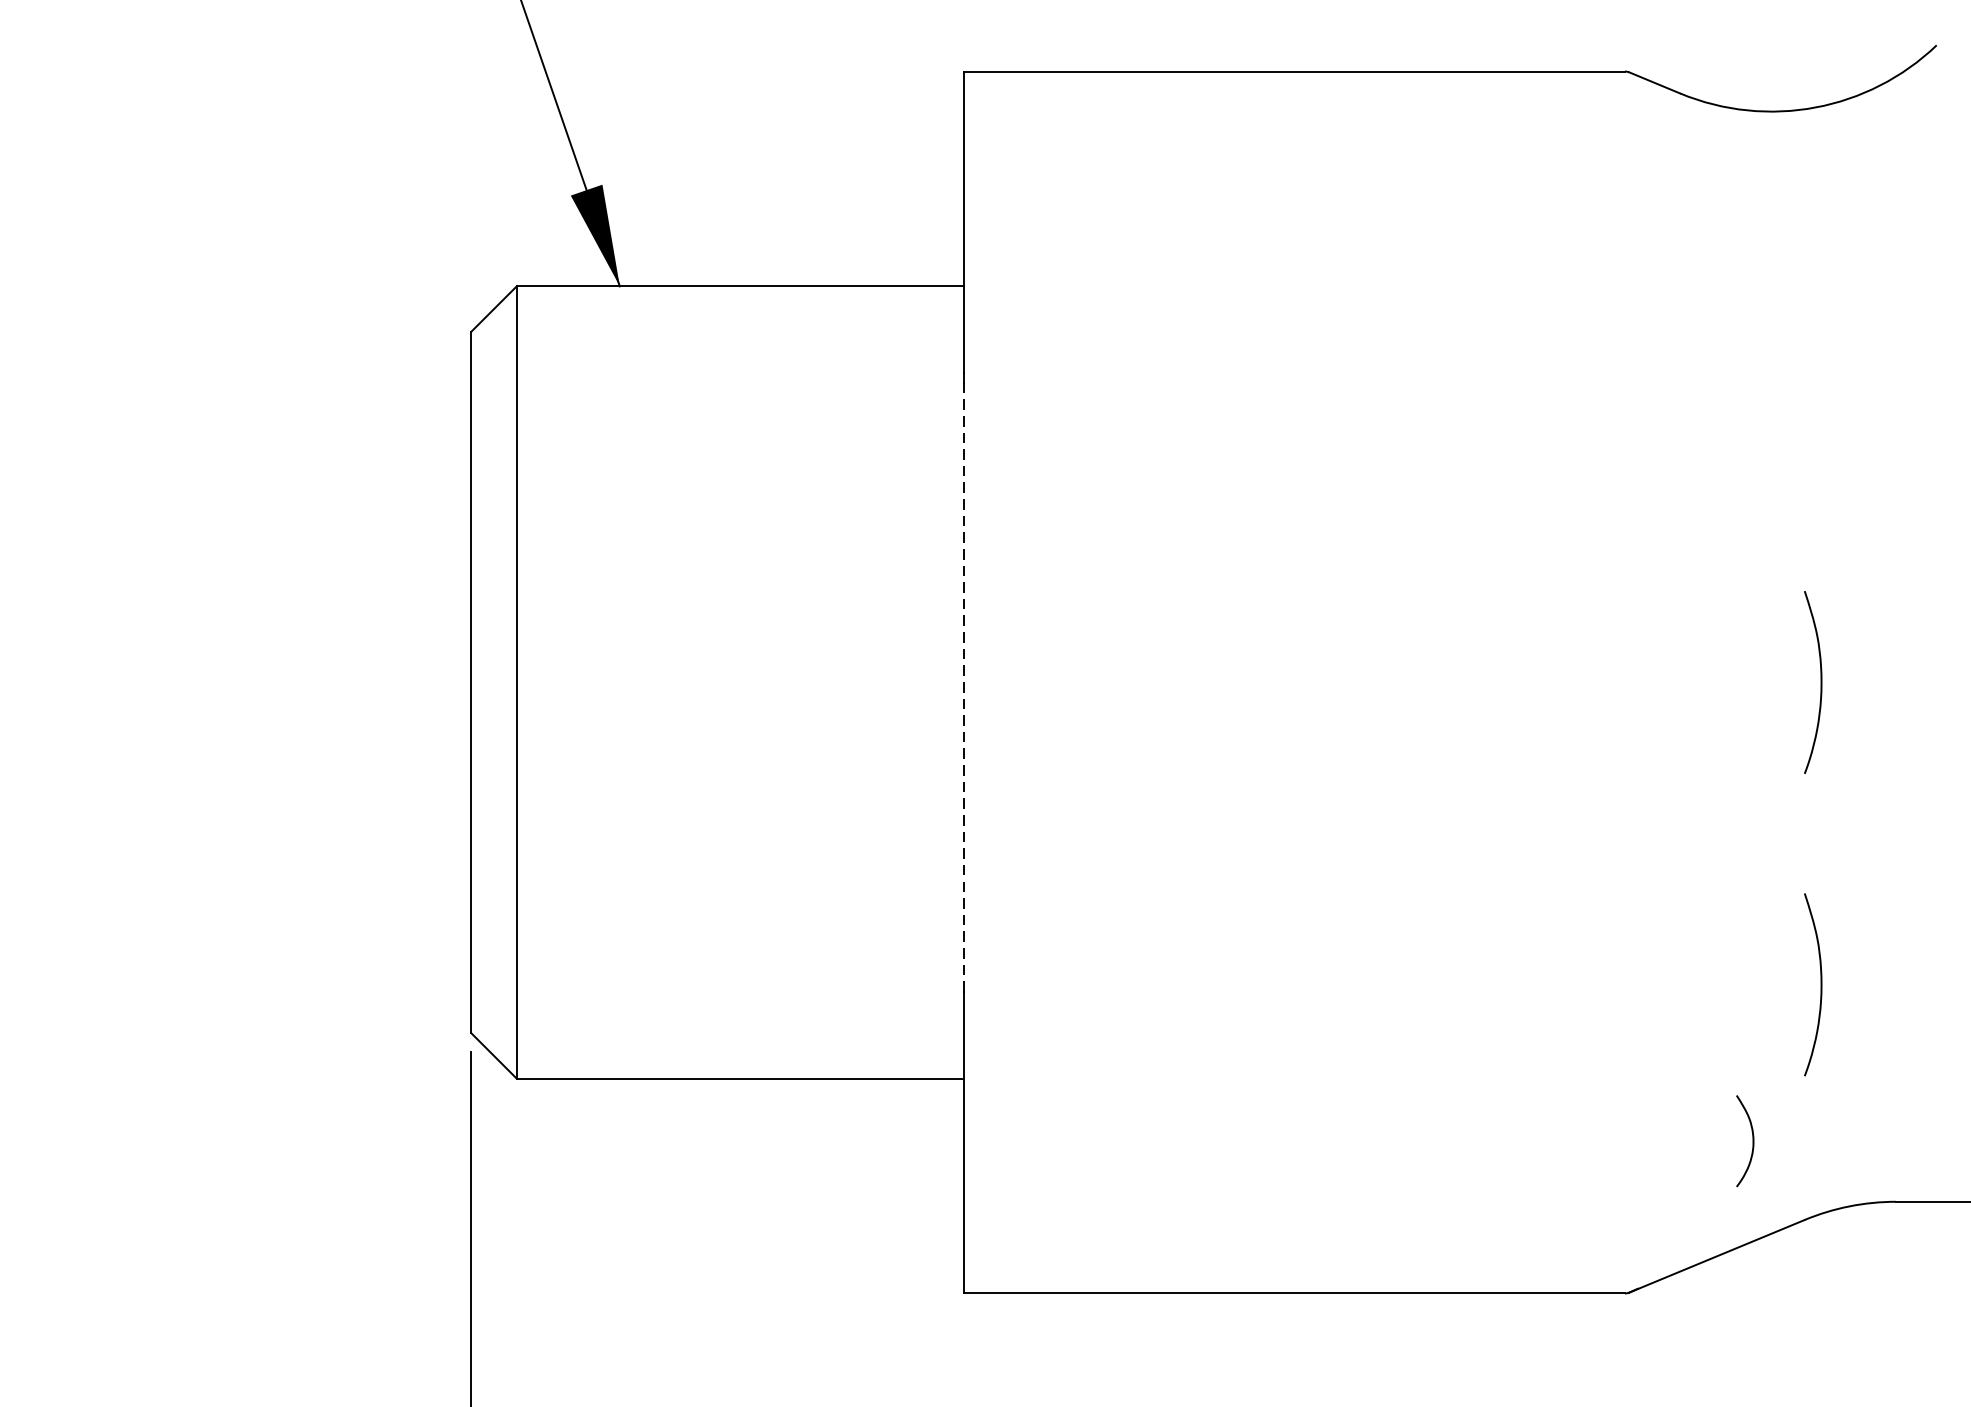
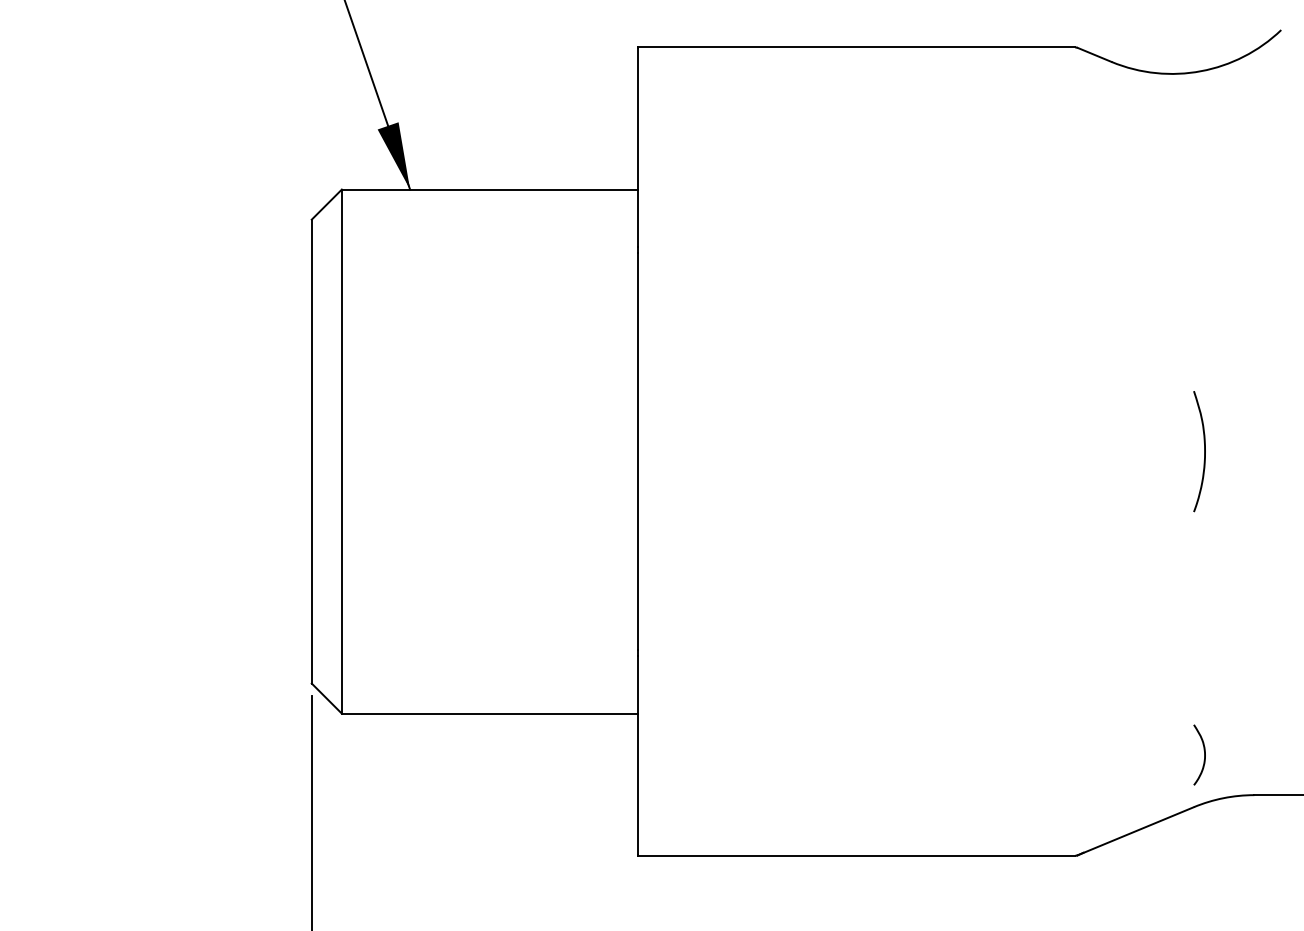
line: (963, 683) -> (637, 452), dashed -> solid
curve: (1820, 984) -> (1204, 651), removed
curve: (1752, 1140) -> (1204, 754), moved

